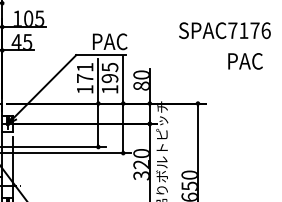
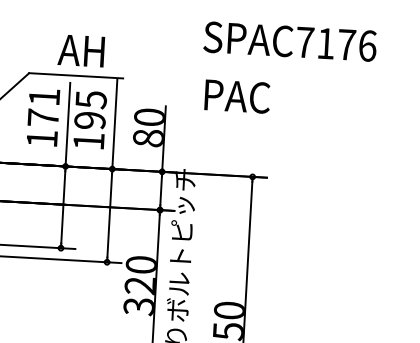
text: (224, 30) -> (289, 41), moved
text: (109, 41) -> (92, 51), PAC -> AH
text: (245, 61) -> (237, 96), moved

